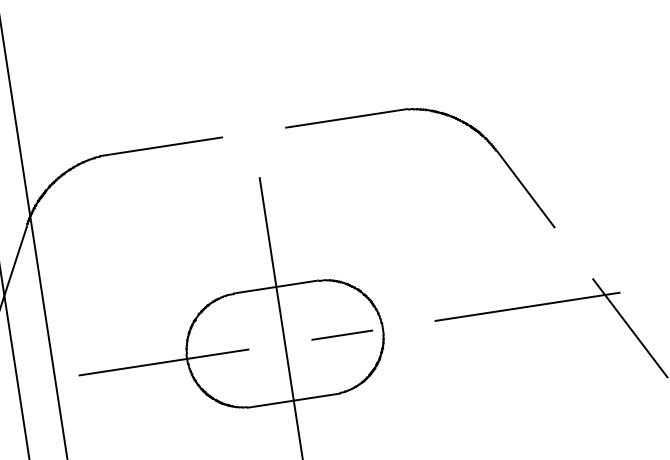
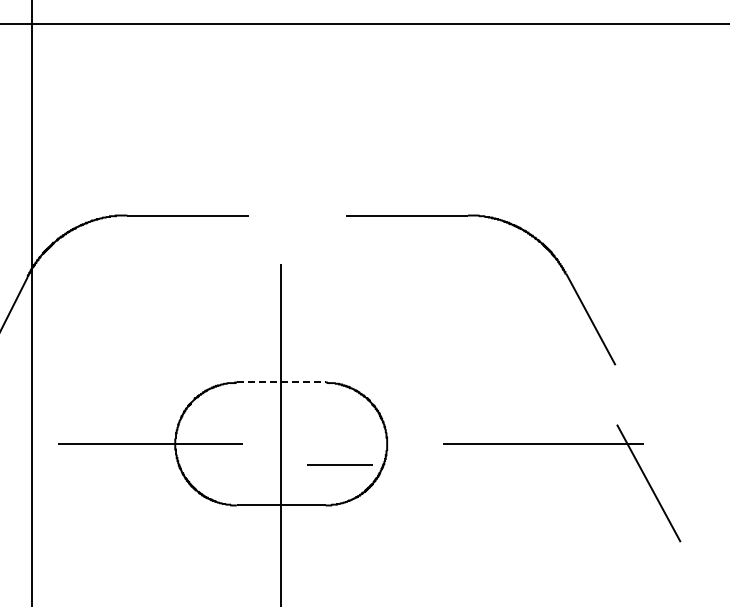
part: (437, 113) -> (509, 225), moved
line: (276, 287) -> (281, 382), solid -> dashed
line: (341, 334) -> (339, 464), moved

